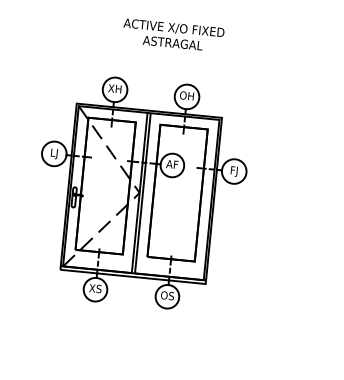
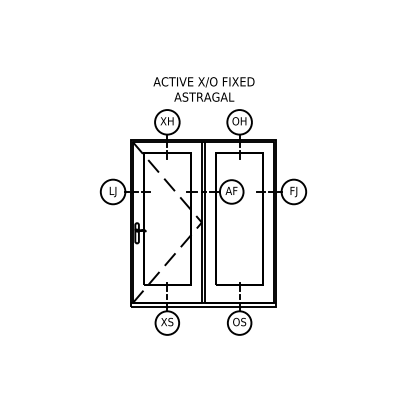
text: (172, 35) -> (203, 89), moved

